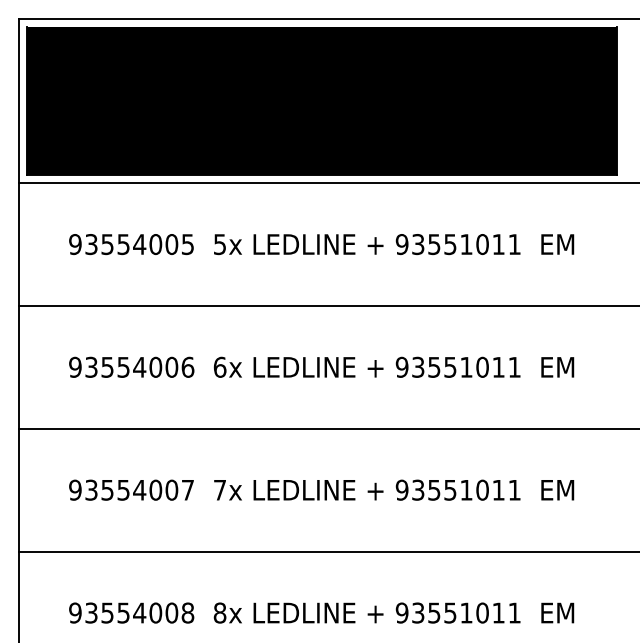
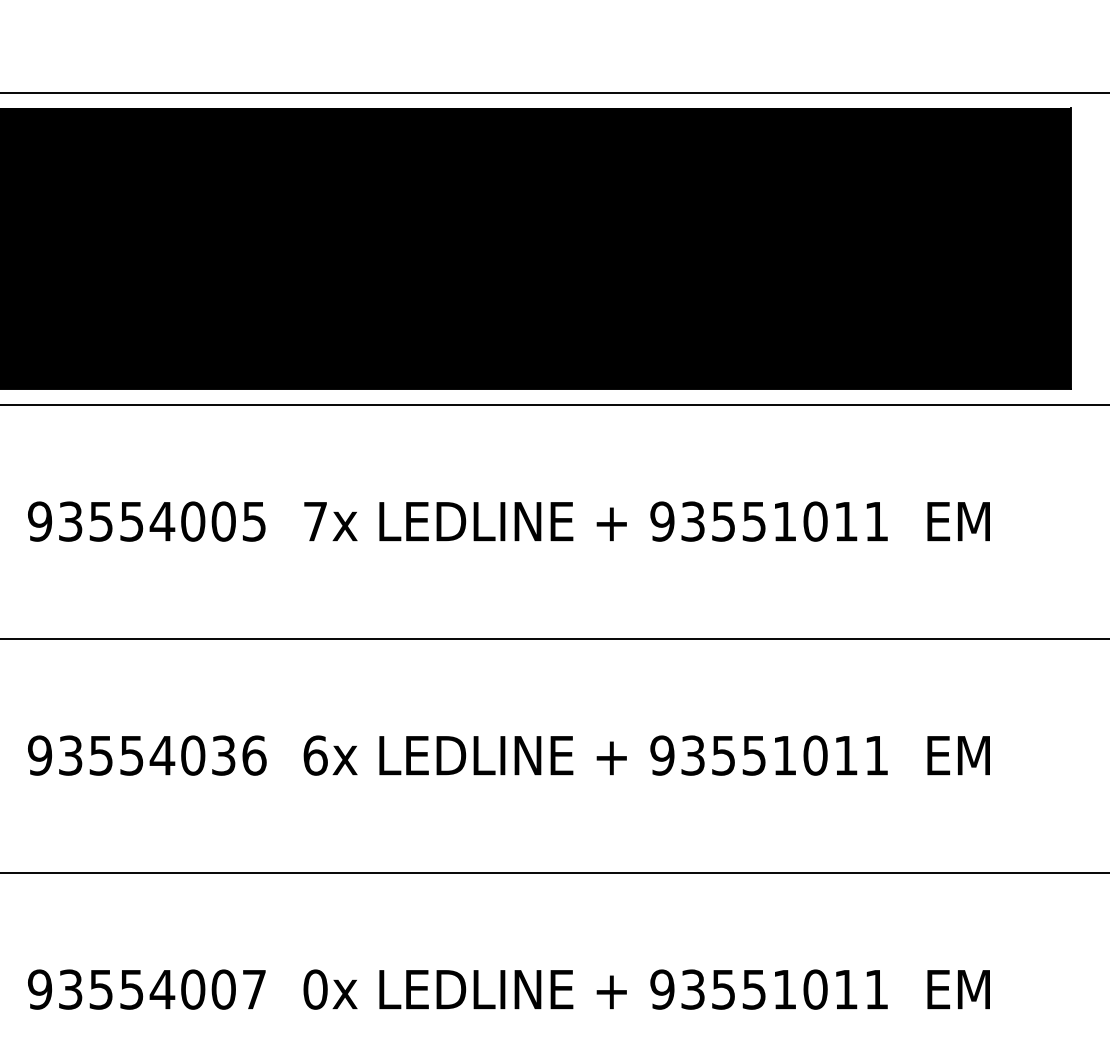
text: (219, 244) -> (314, 521), 5x -> 7x
text: (171, 366) -> (223, 753), 93554006 -> 93554036
text: (219, 489) -> (314, 988), 7x -> 0x

